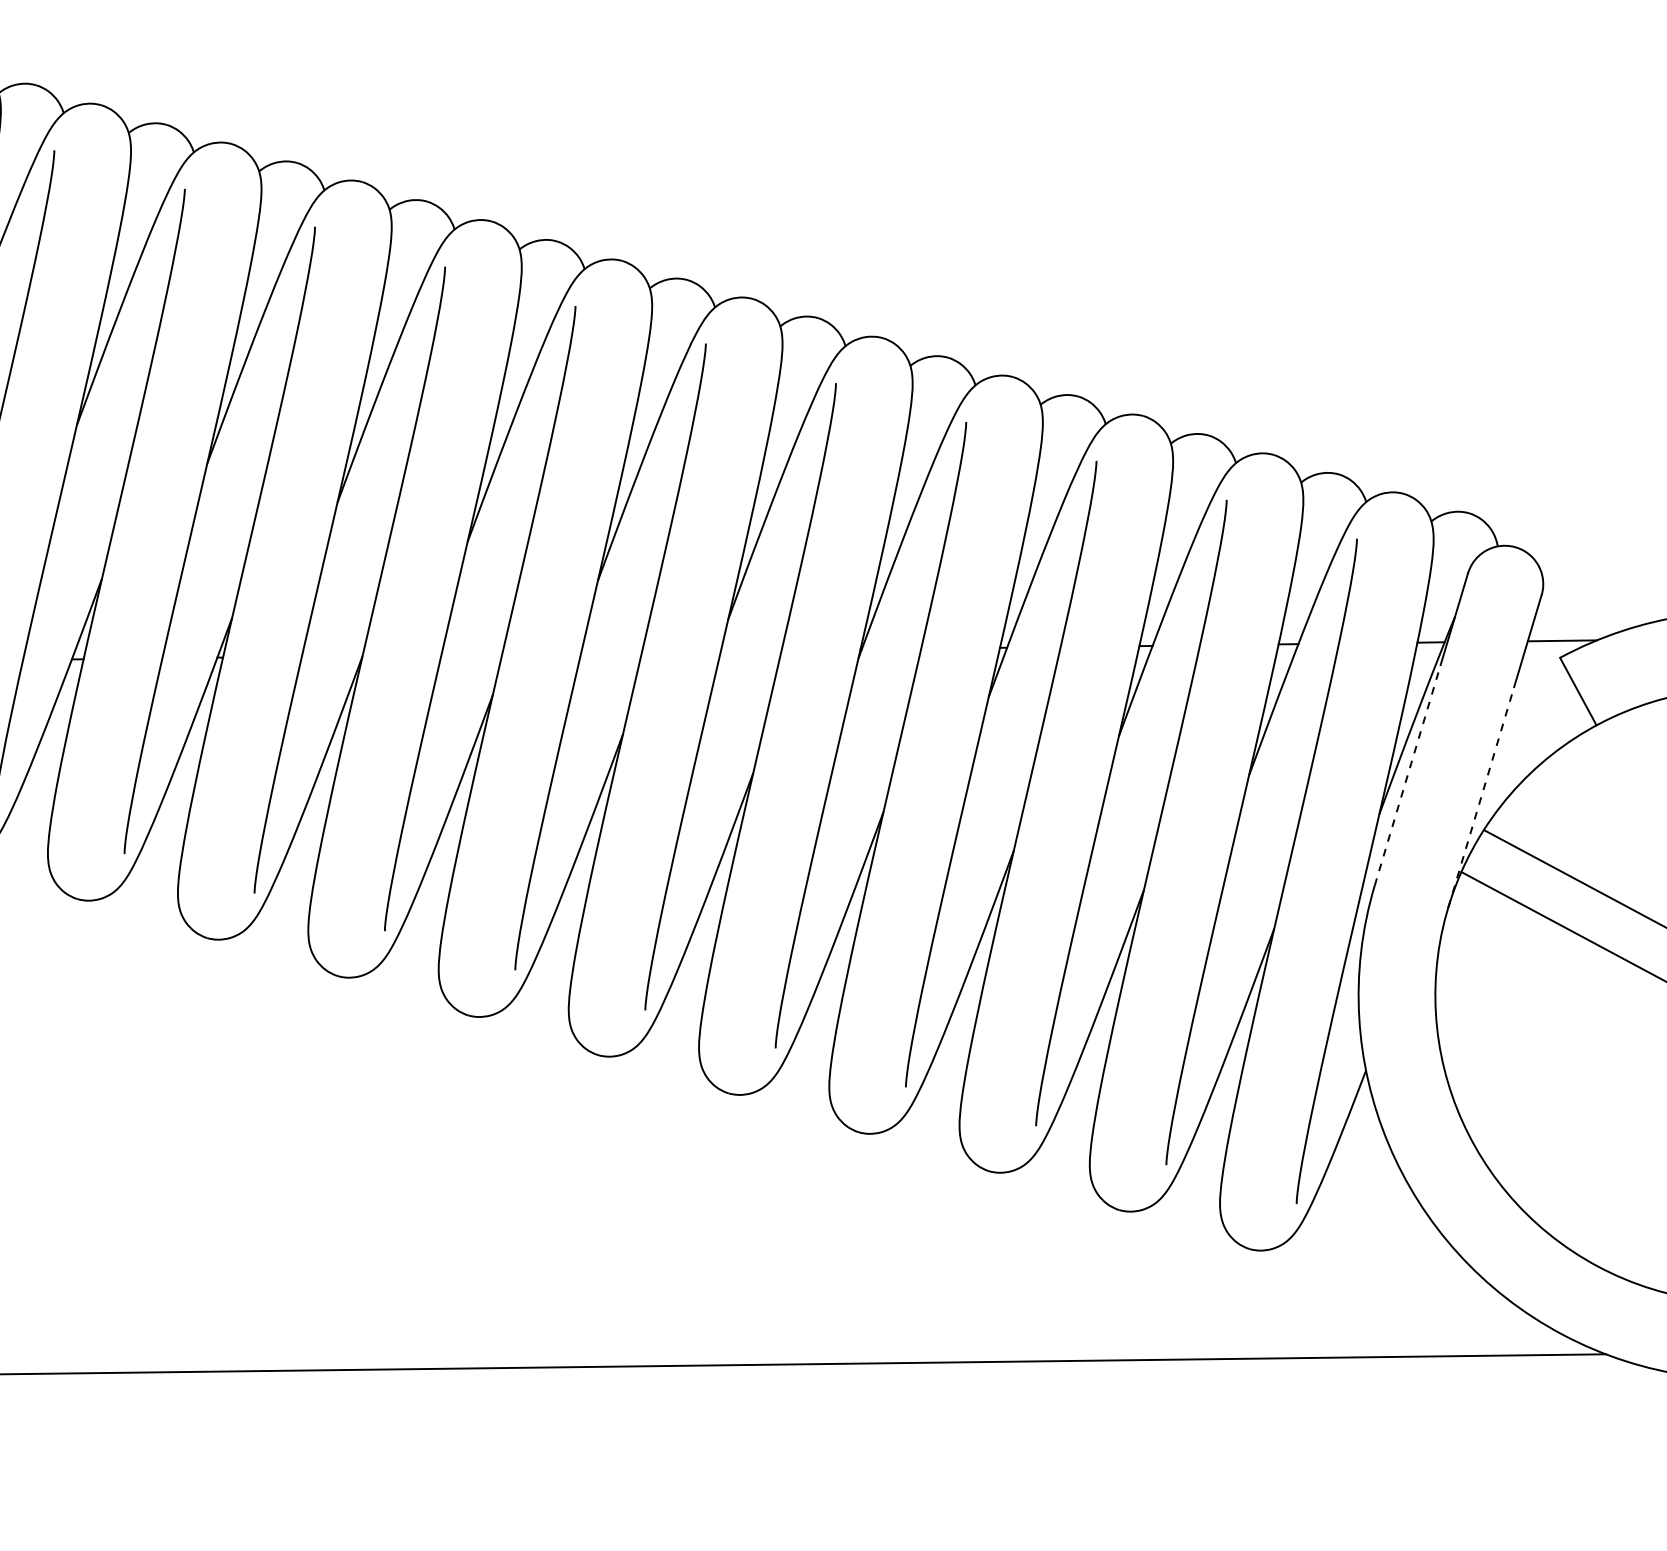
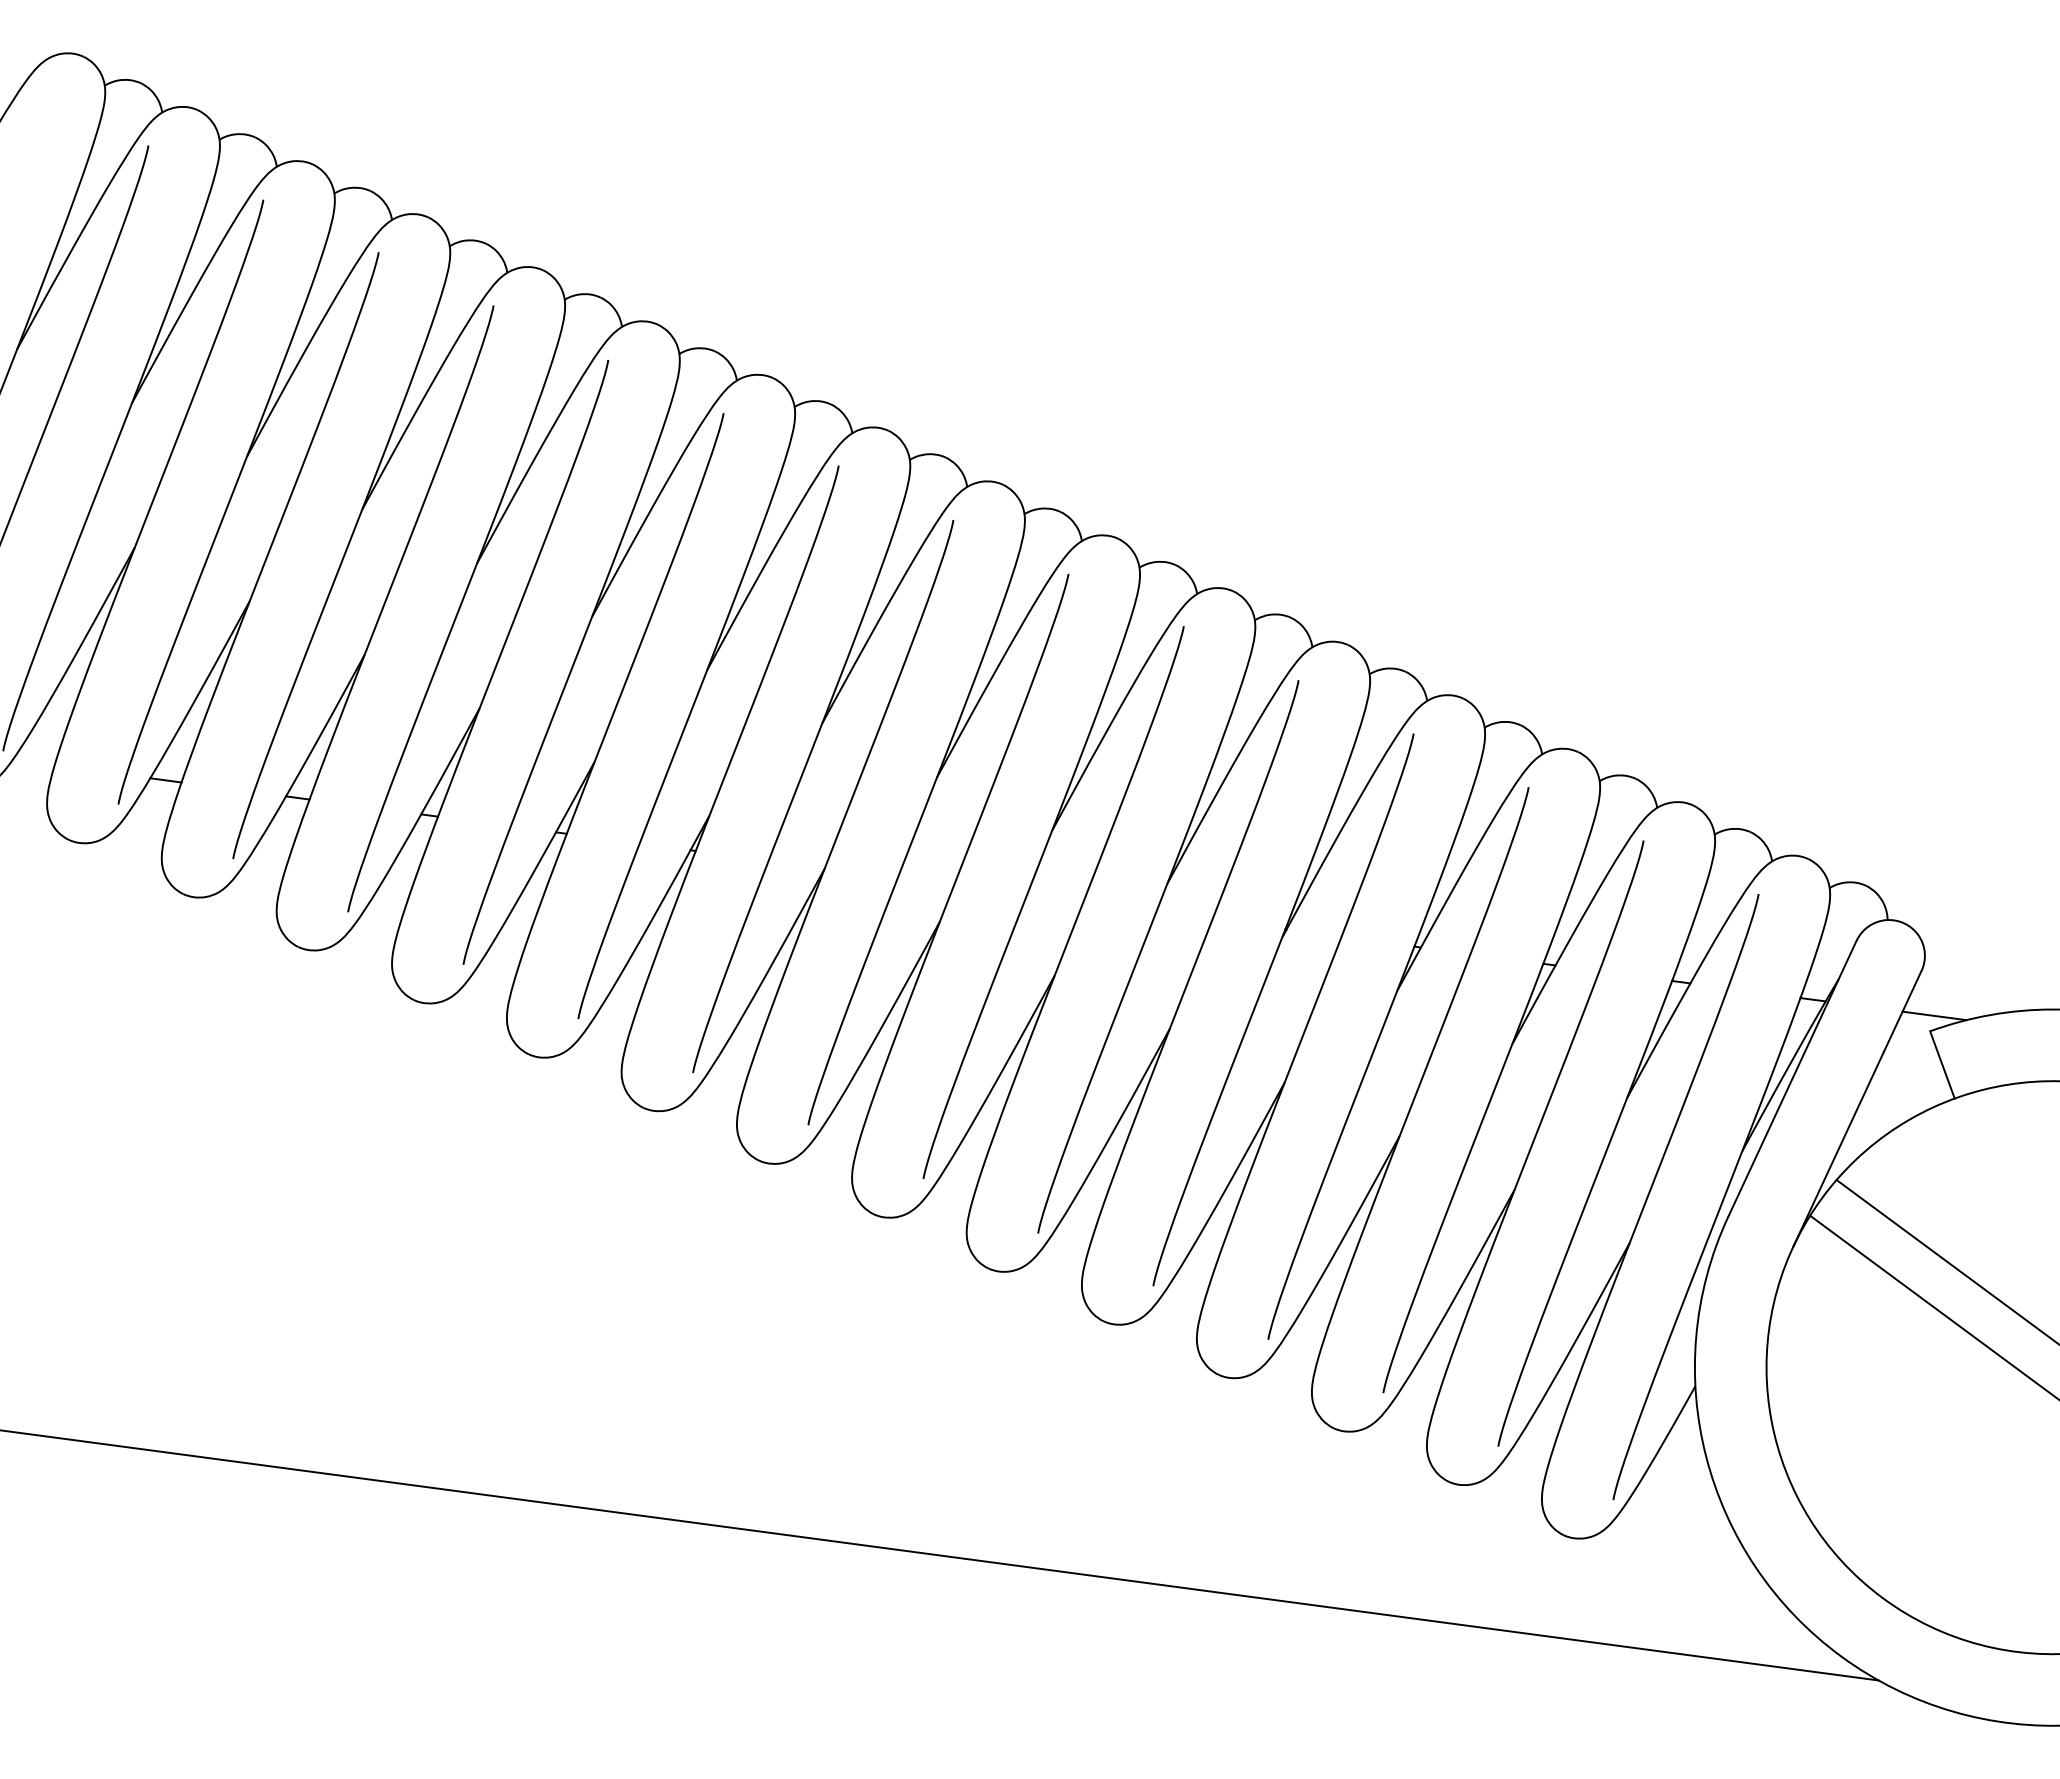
line: (1407, 774) -> (1773, 1118), dashed -> solid
line: (1481, 797) -> (1838, 1149), dashed -> solid

